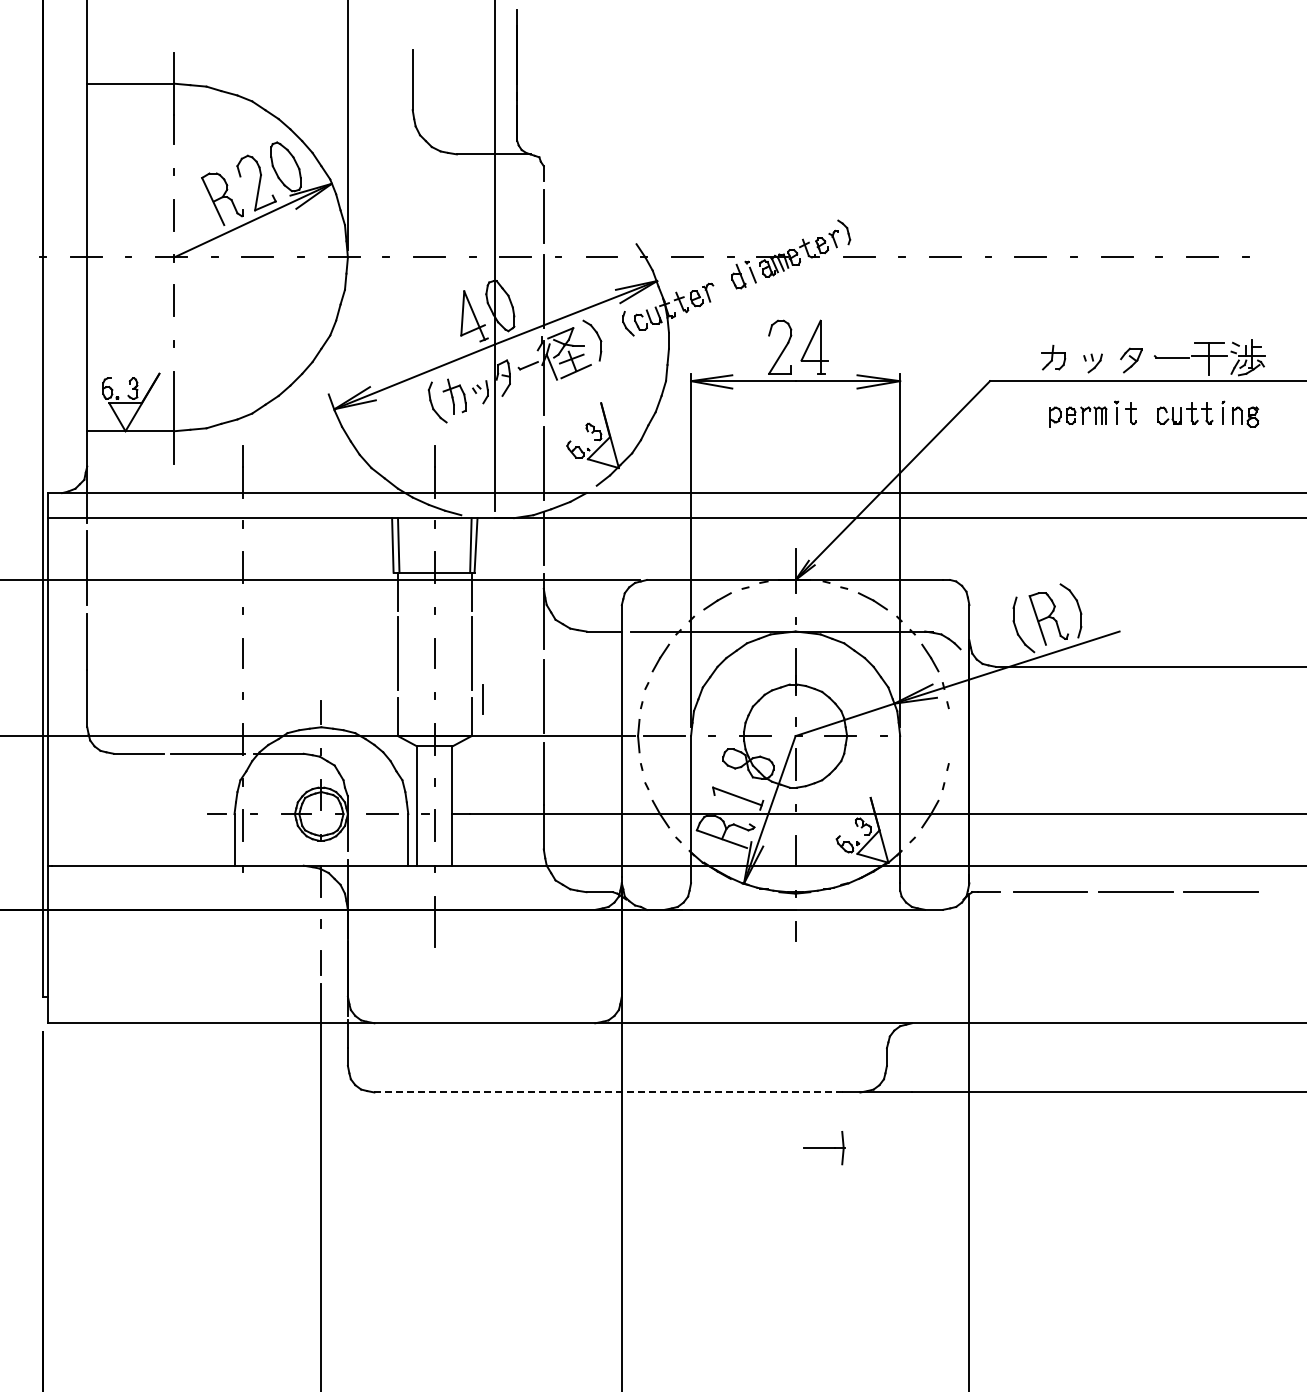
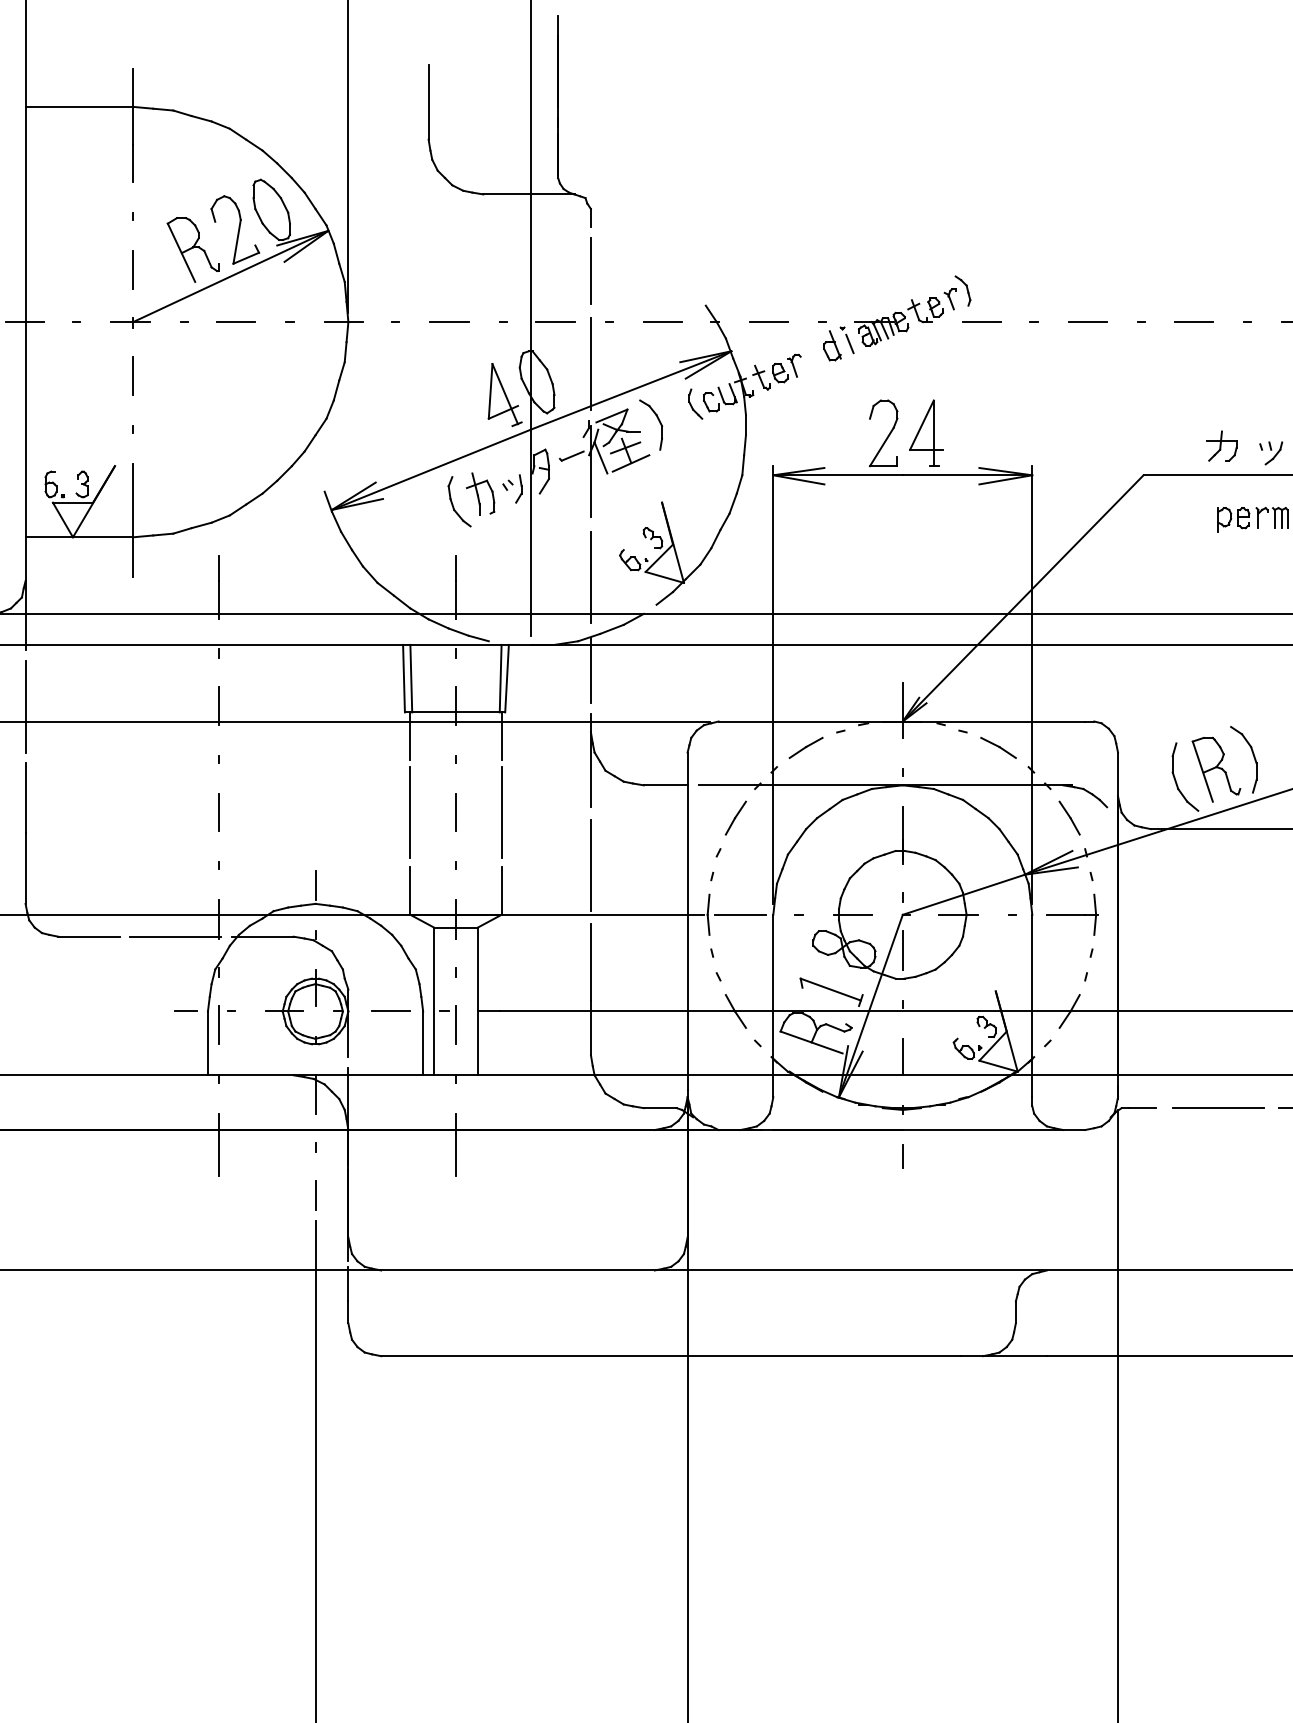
line: (482, 699) -> (515, 869), removed
line: (243, 921) -> (219, 1144), added
line: (609, 1092) -> (672, 1356), dashed -> solid
part: (824, 1148) -> (1072, 915), moved

